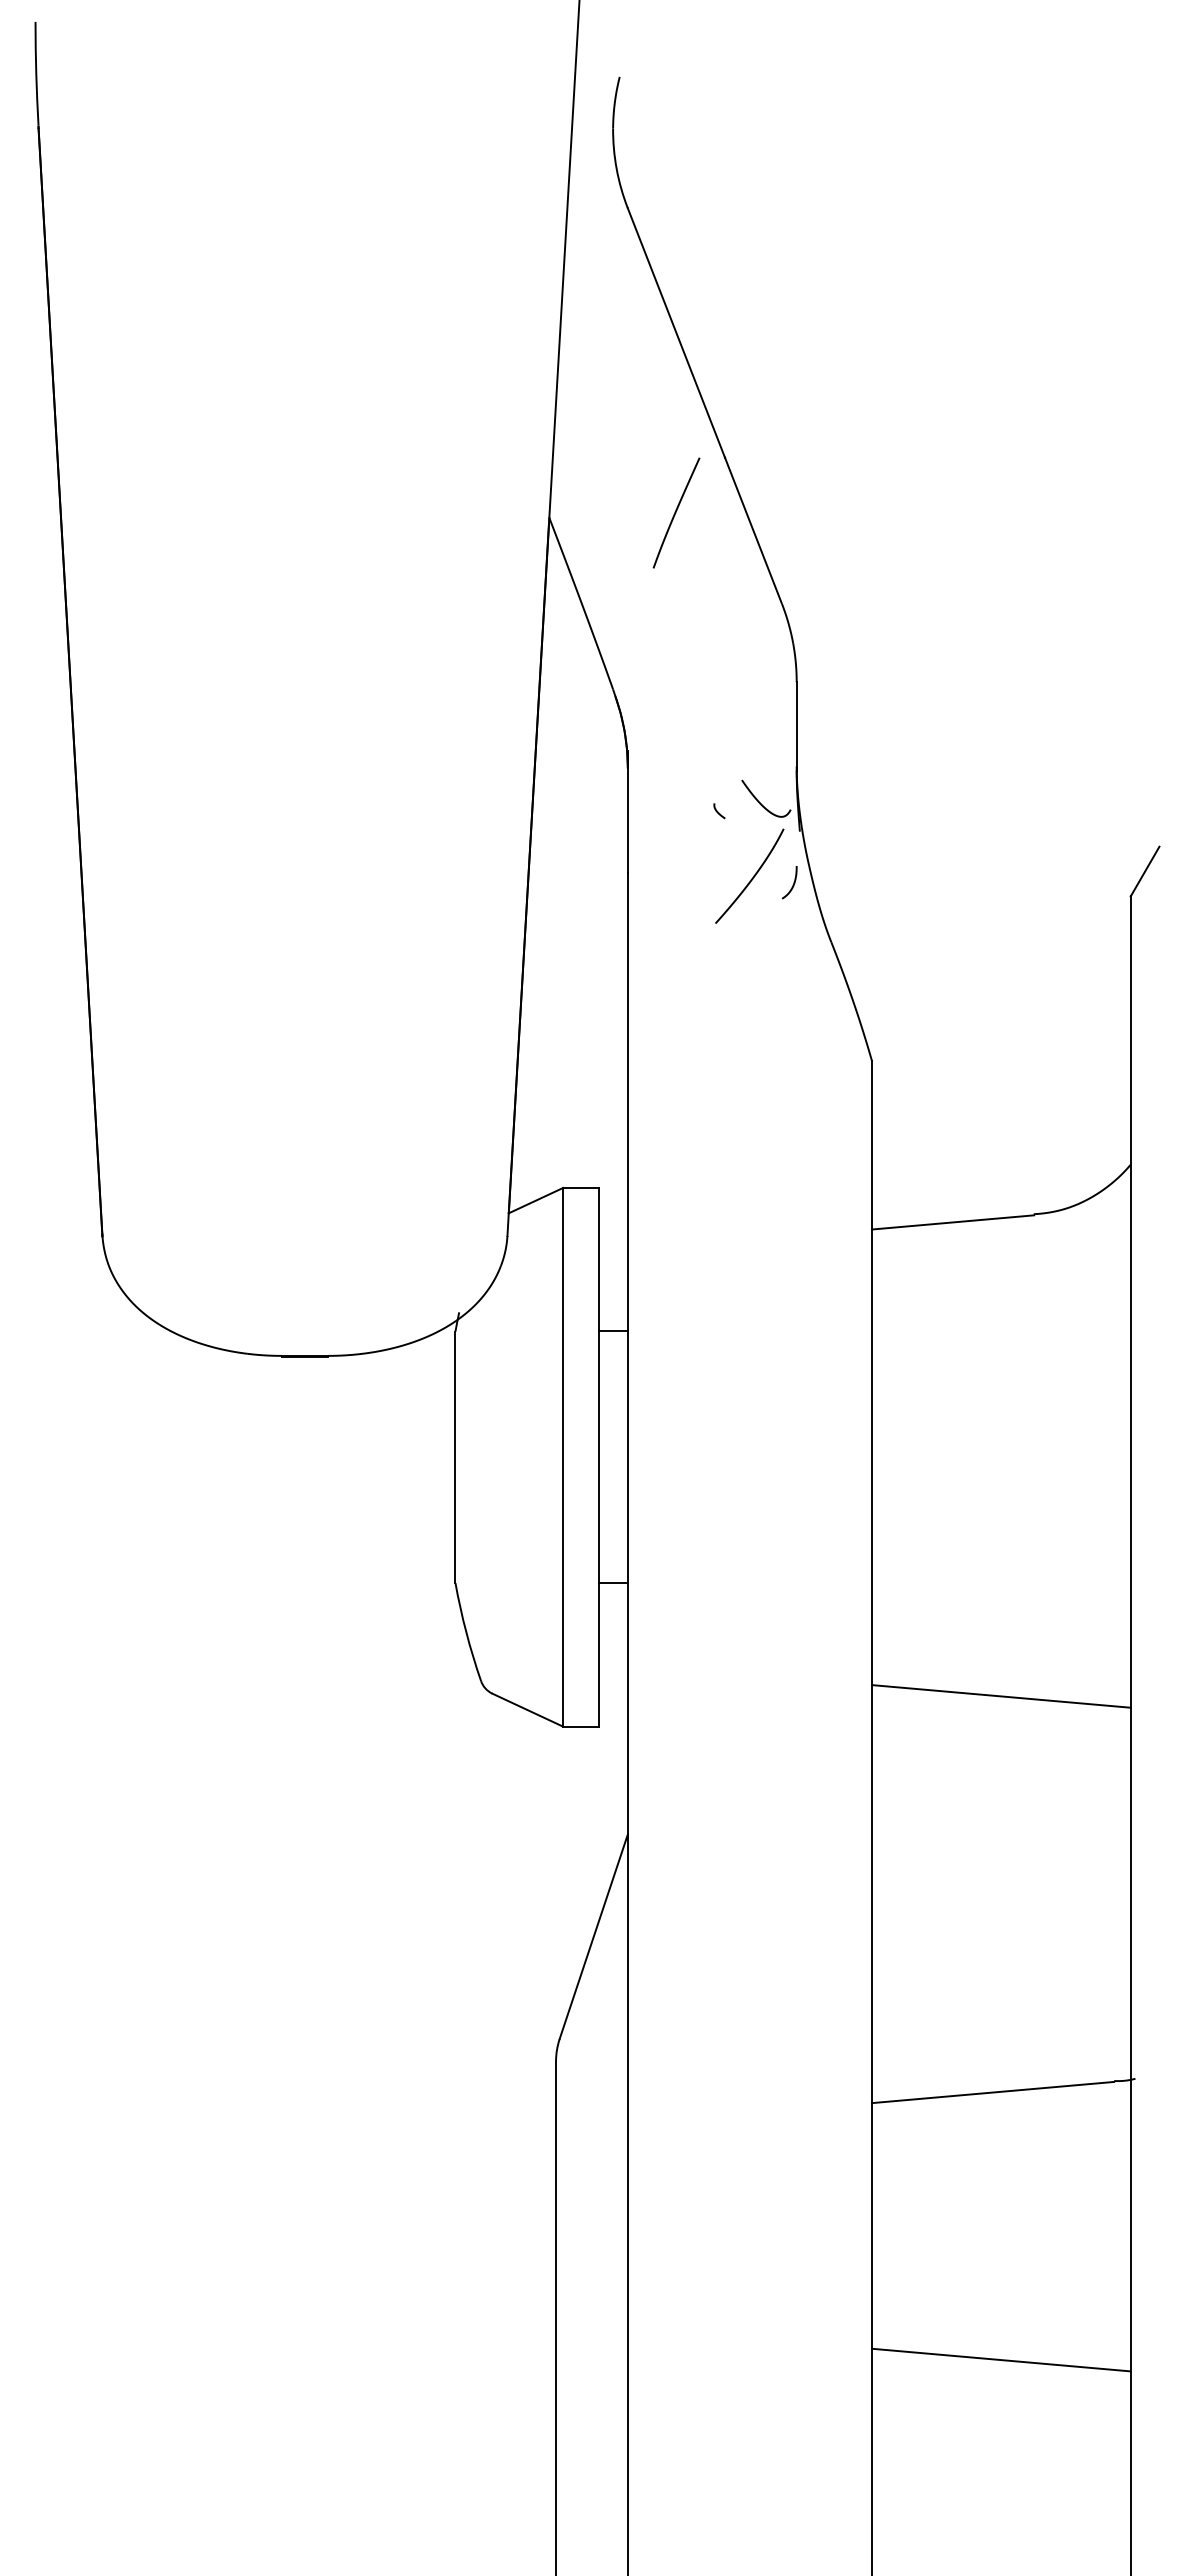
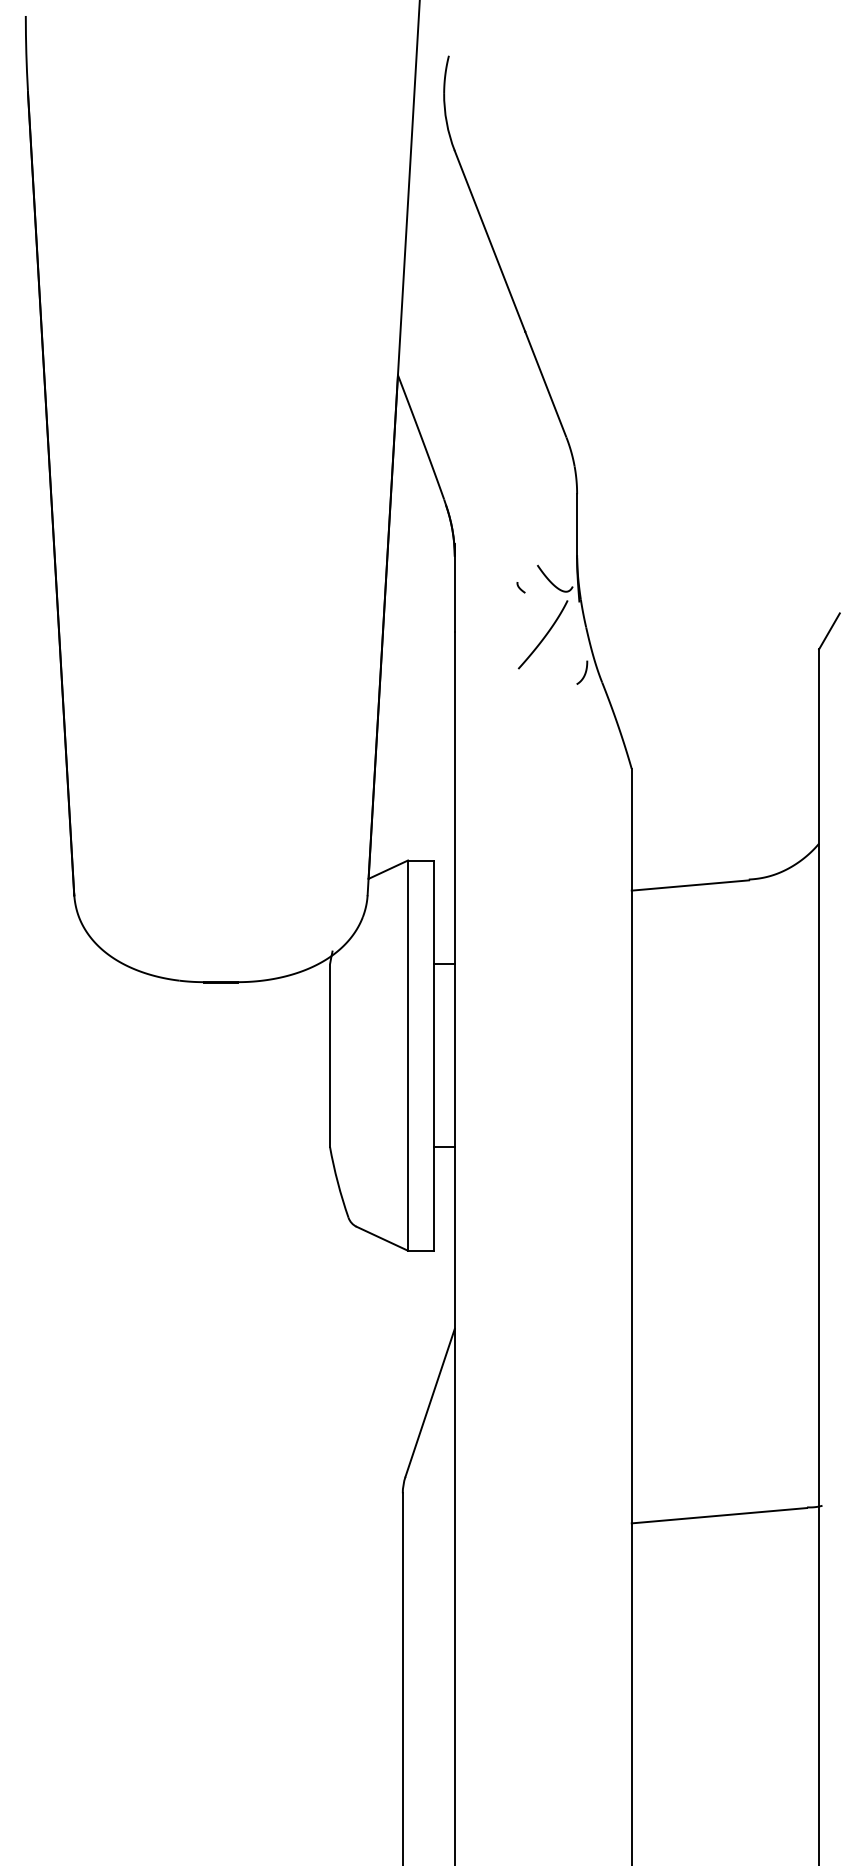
curve: (676, 512) -> (490, 371), removed
curve: (793, 882) -> (584, 672), moved
line: (1001, 1696) -> (725, 1228), removed
line: (1001, 2359) -> (725, 1709), removed

